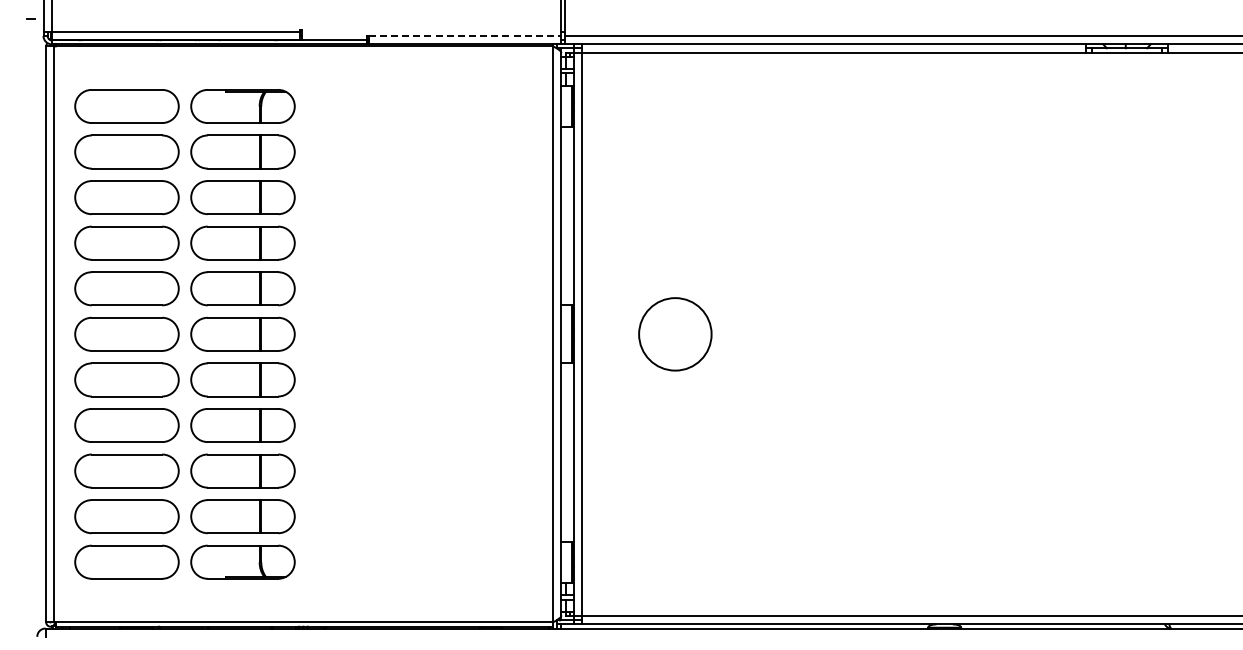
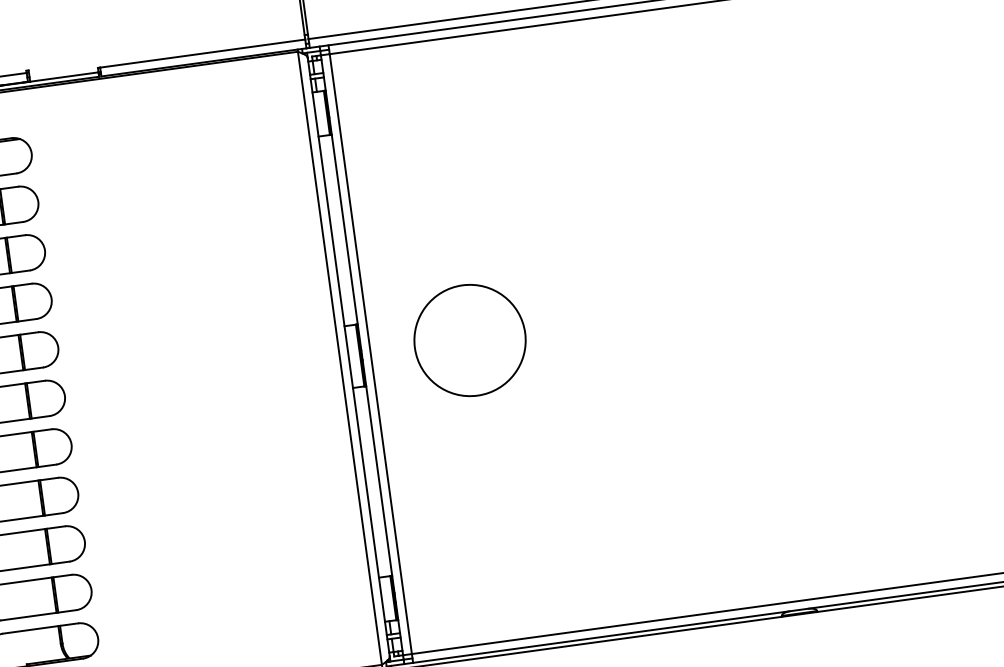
line: (465, 36) -> (203, 54), dashed -> solid
circle: (675, 334) -> (470, 340), size x1.43

